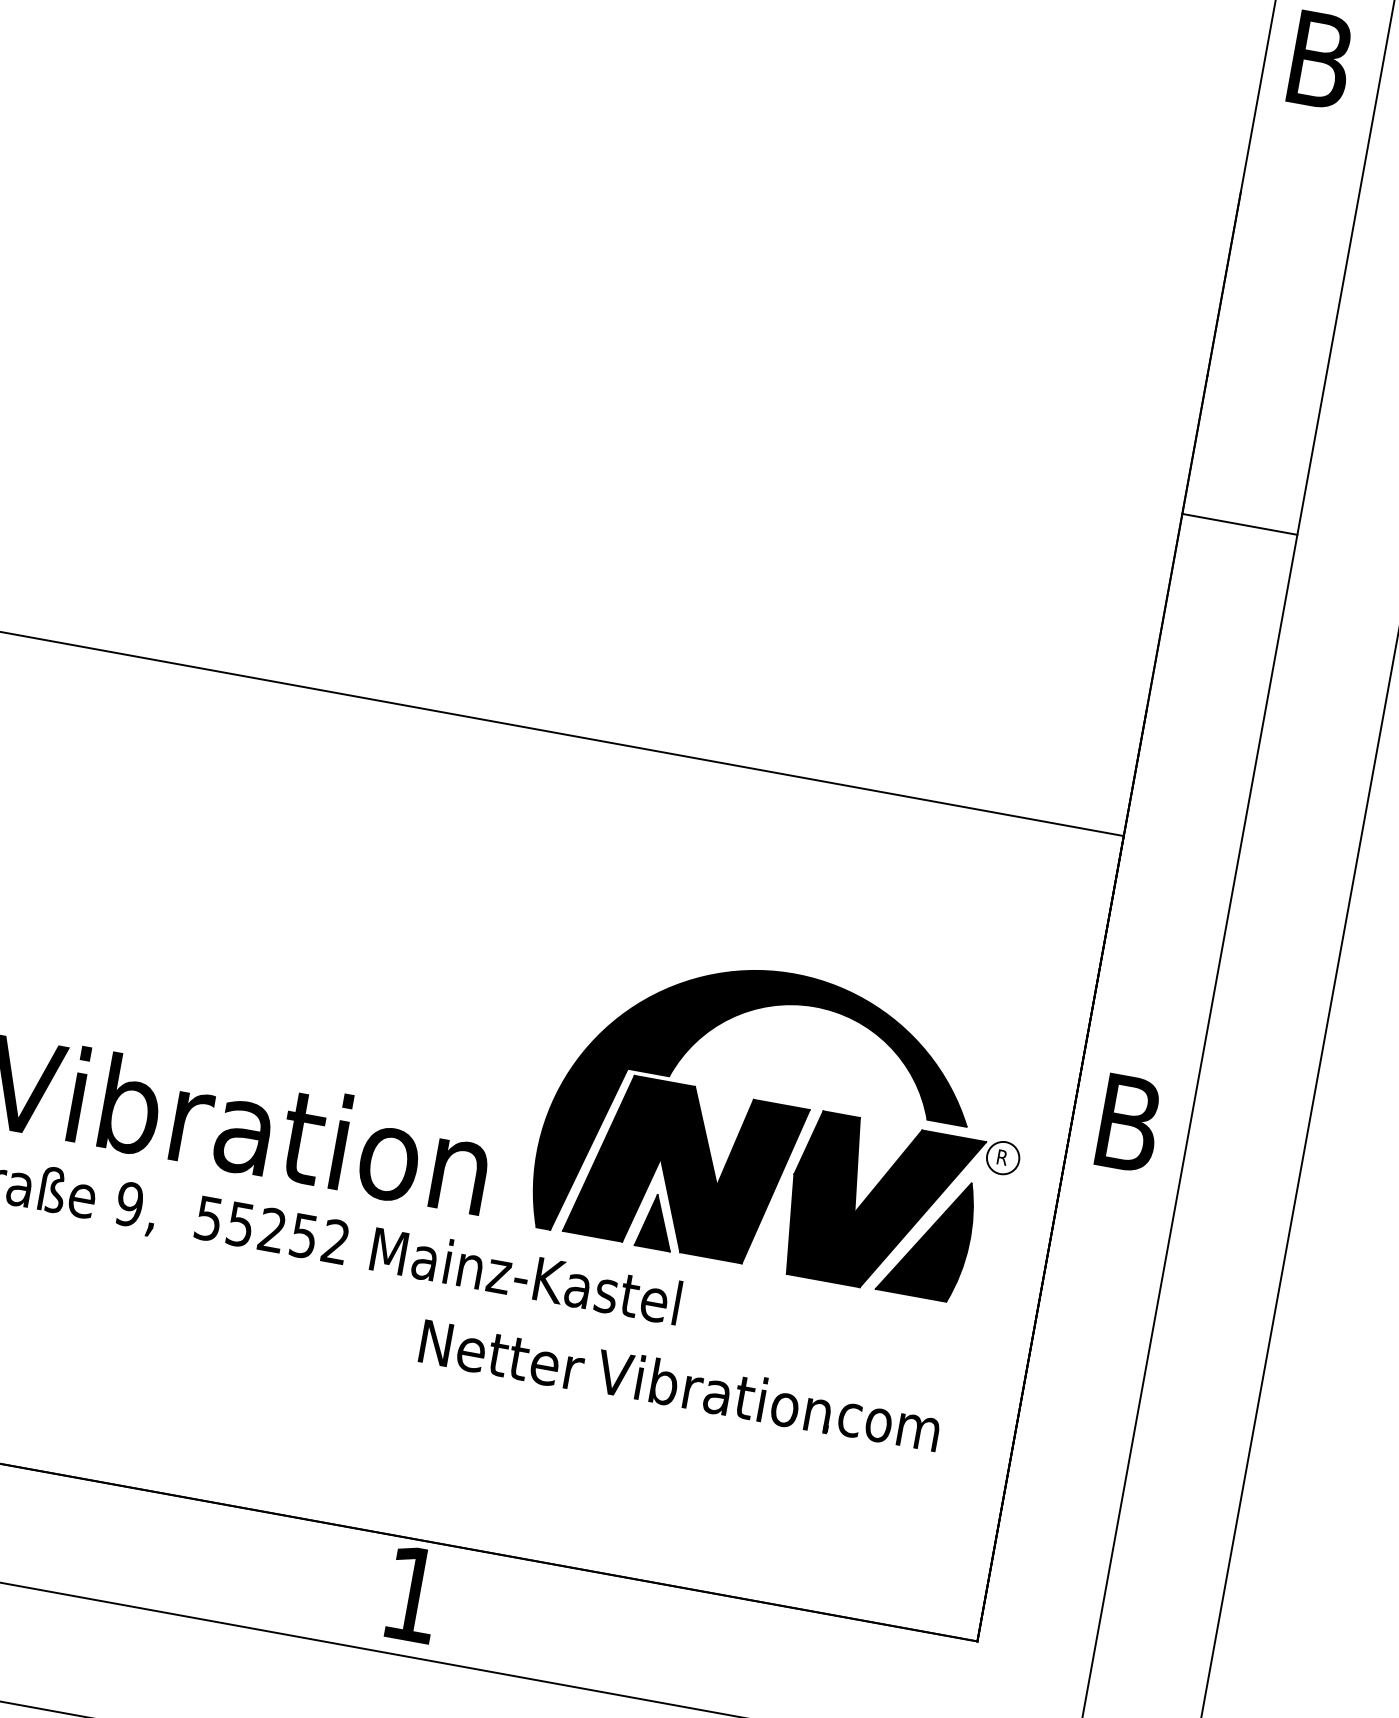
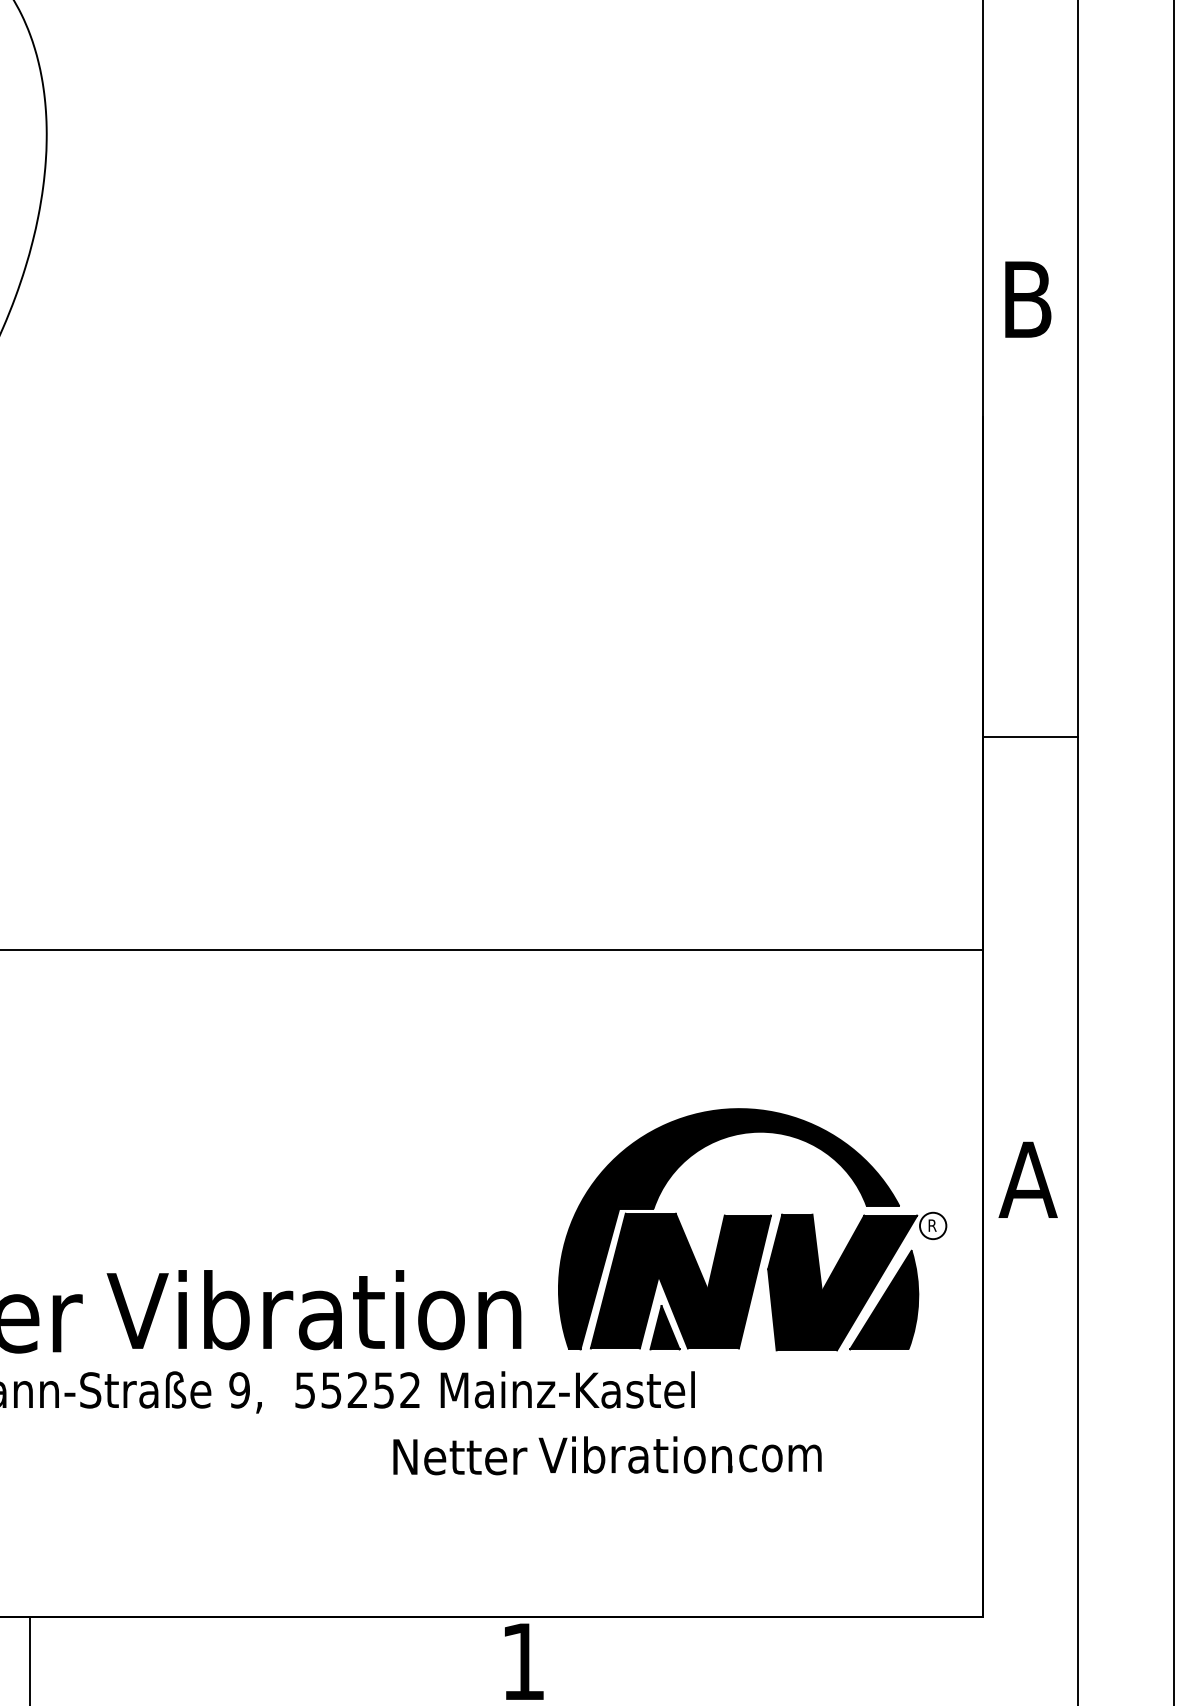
line: (1239, 524) -> (1030, 737), moved
text: (1127, 1122) -> (1027, 1179), B -> A
text: (680, 1385) -> (607, 1455), moved

